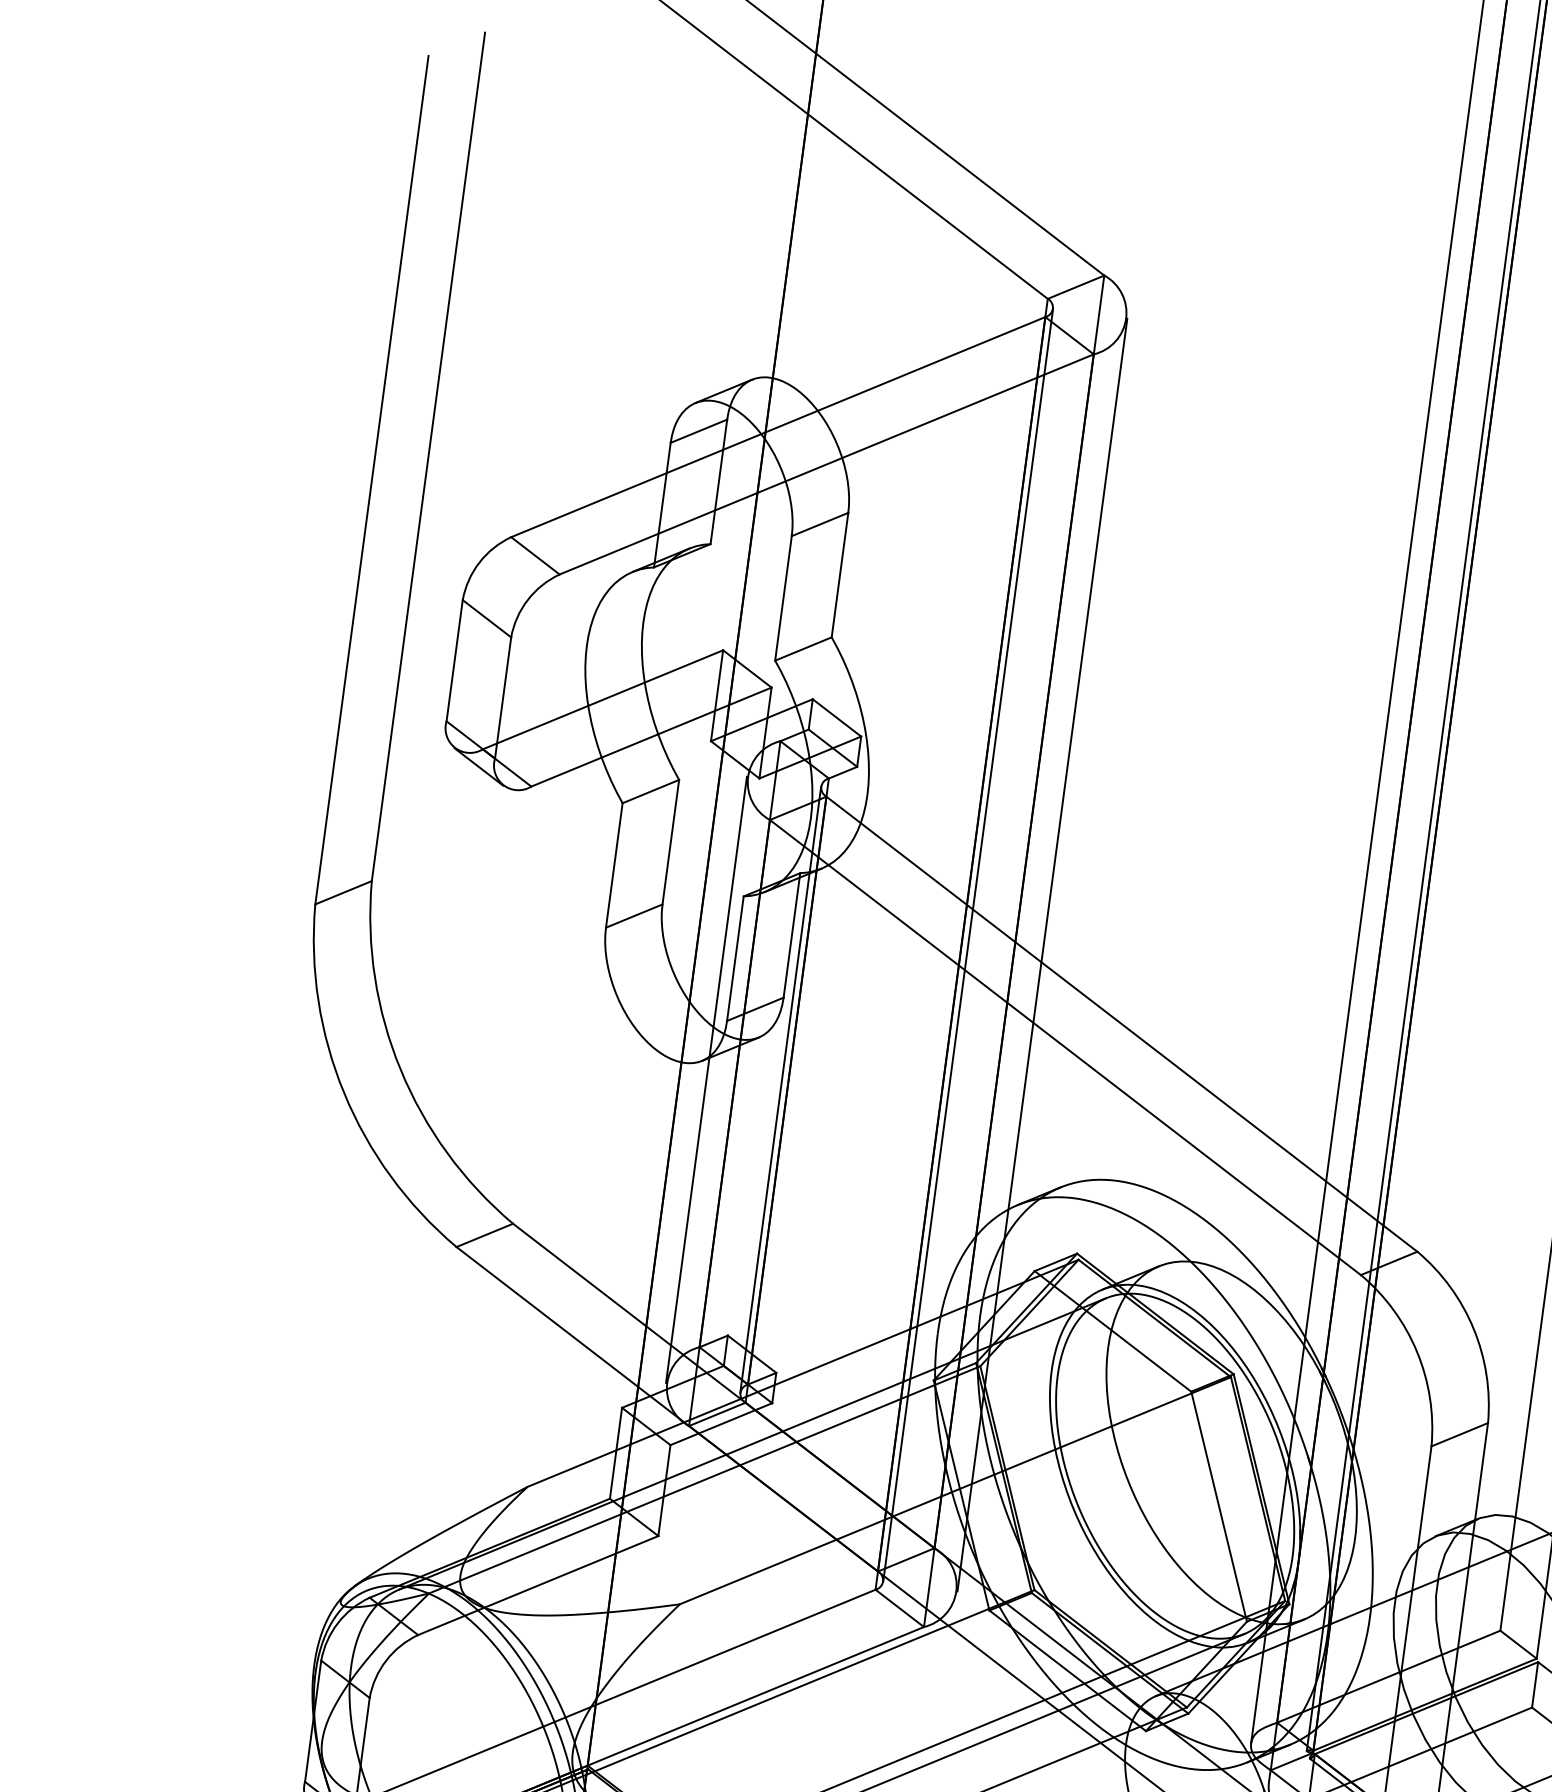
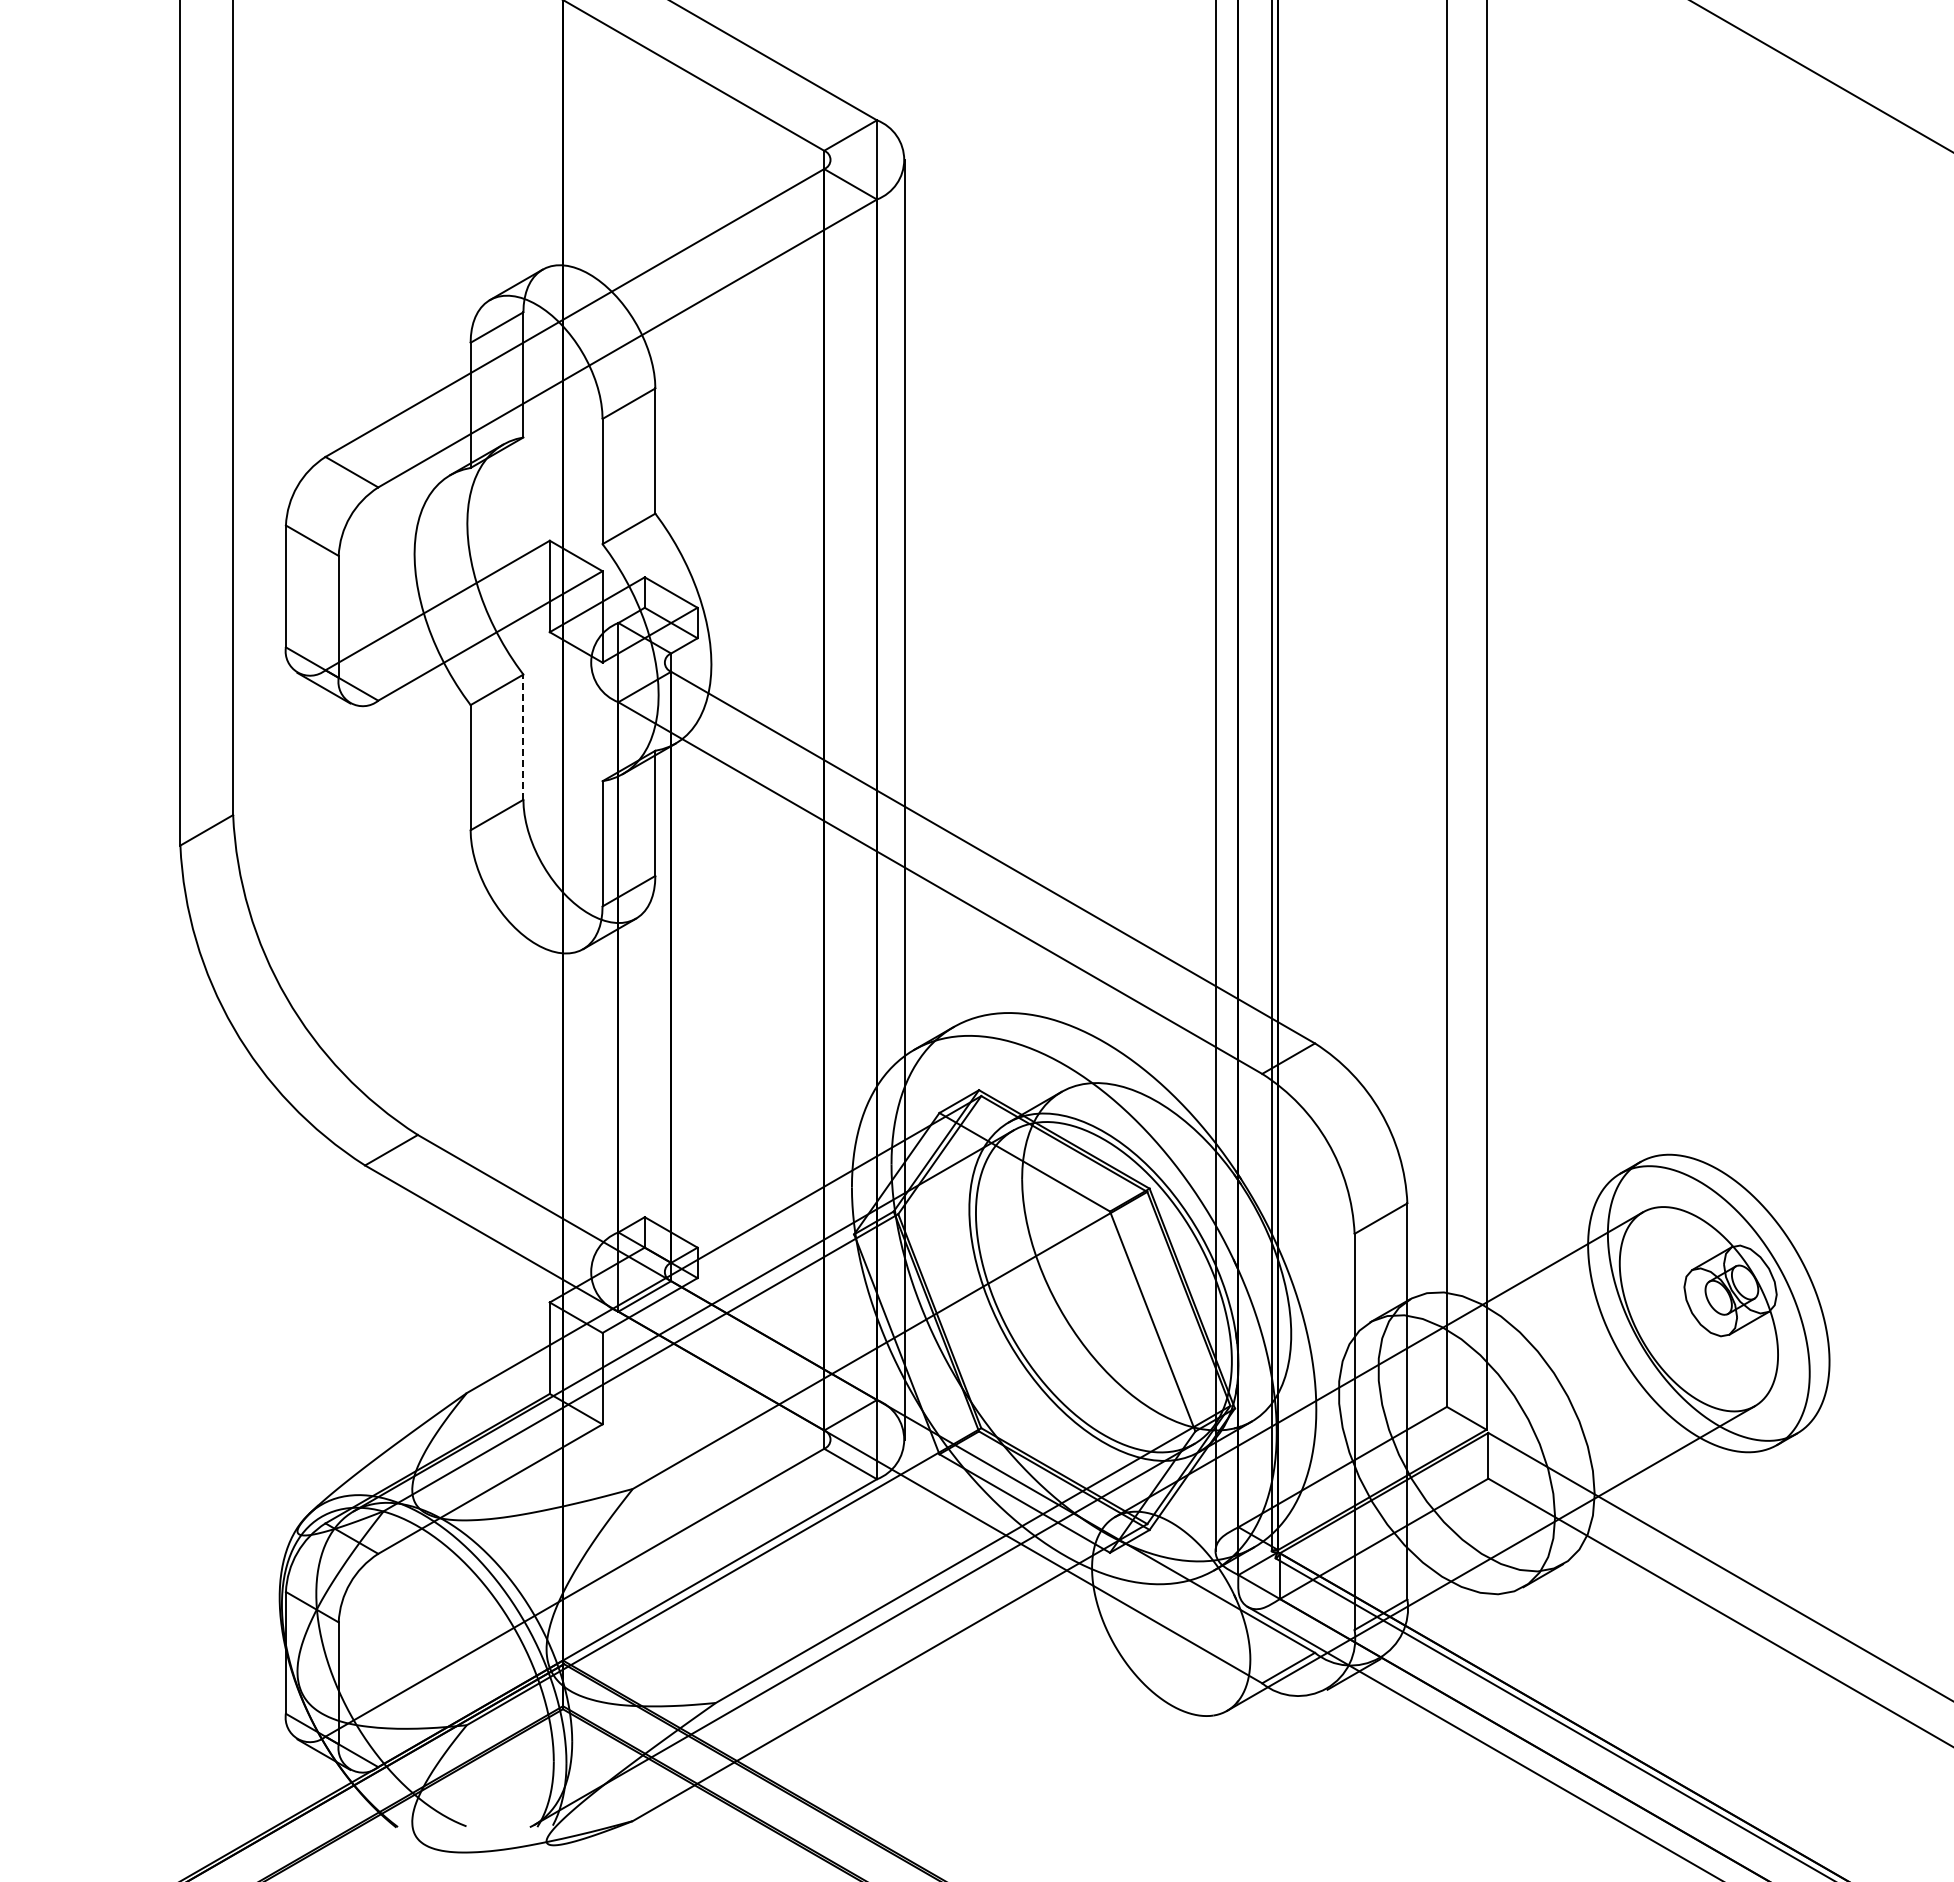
line: (670, 842) -> (523, 737), solid -> dashed
line: (967, 944) -> (830, 799), removed
line: (705, 1079) -> (589, 967), removed
line: (780, 1089) -> (664, 967), removed

